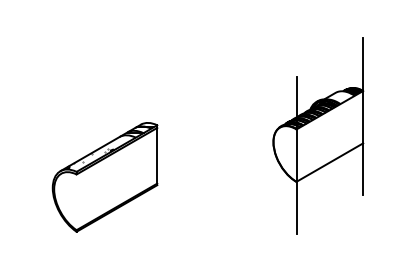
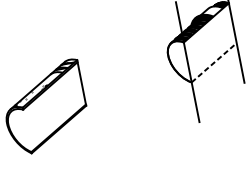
line: (329, 162) -> (213, 62), solid -> dashed

